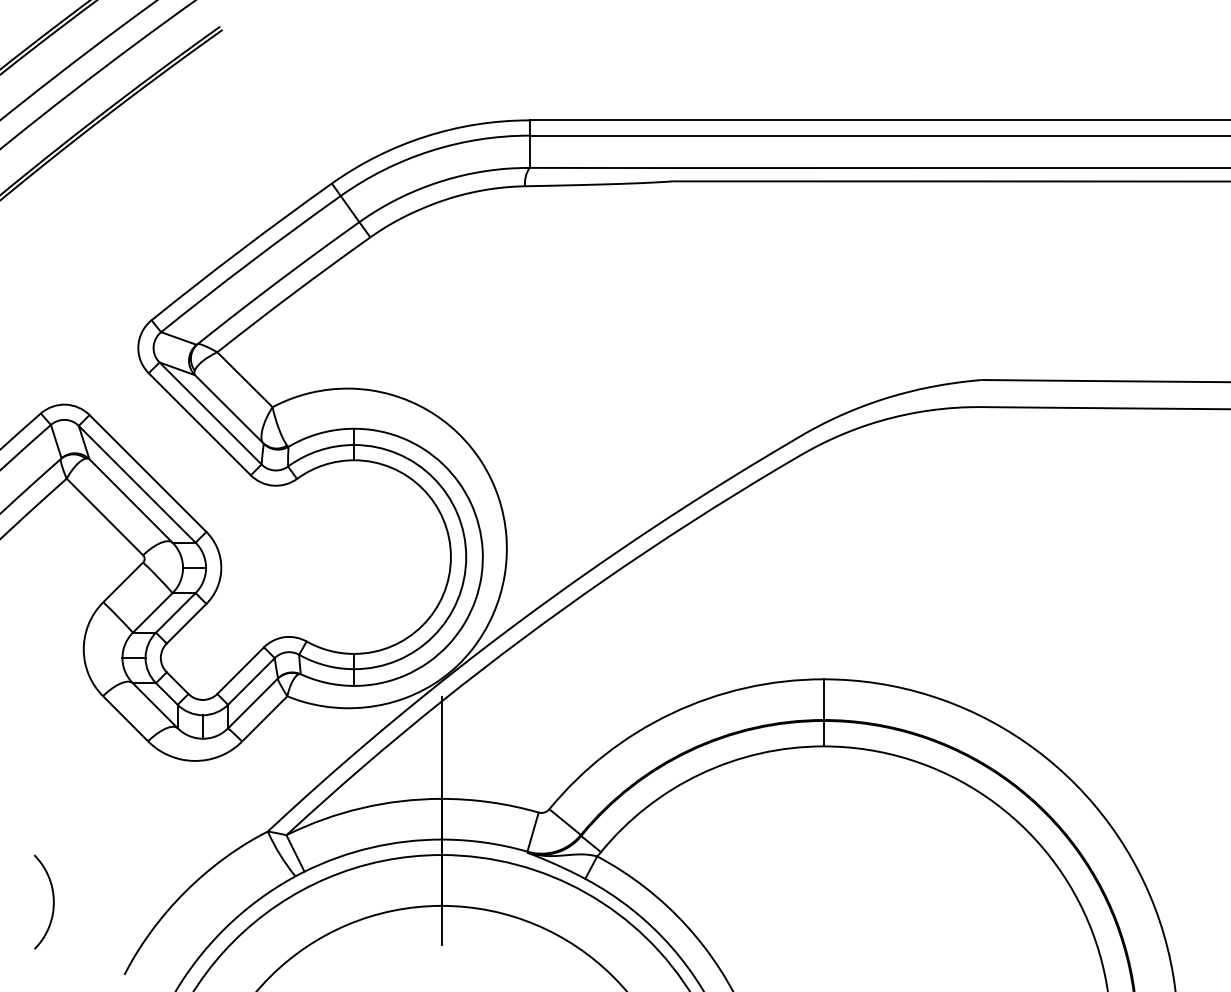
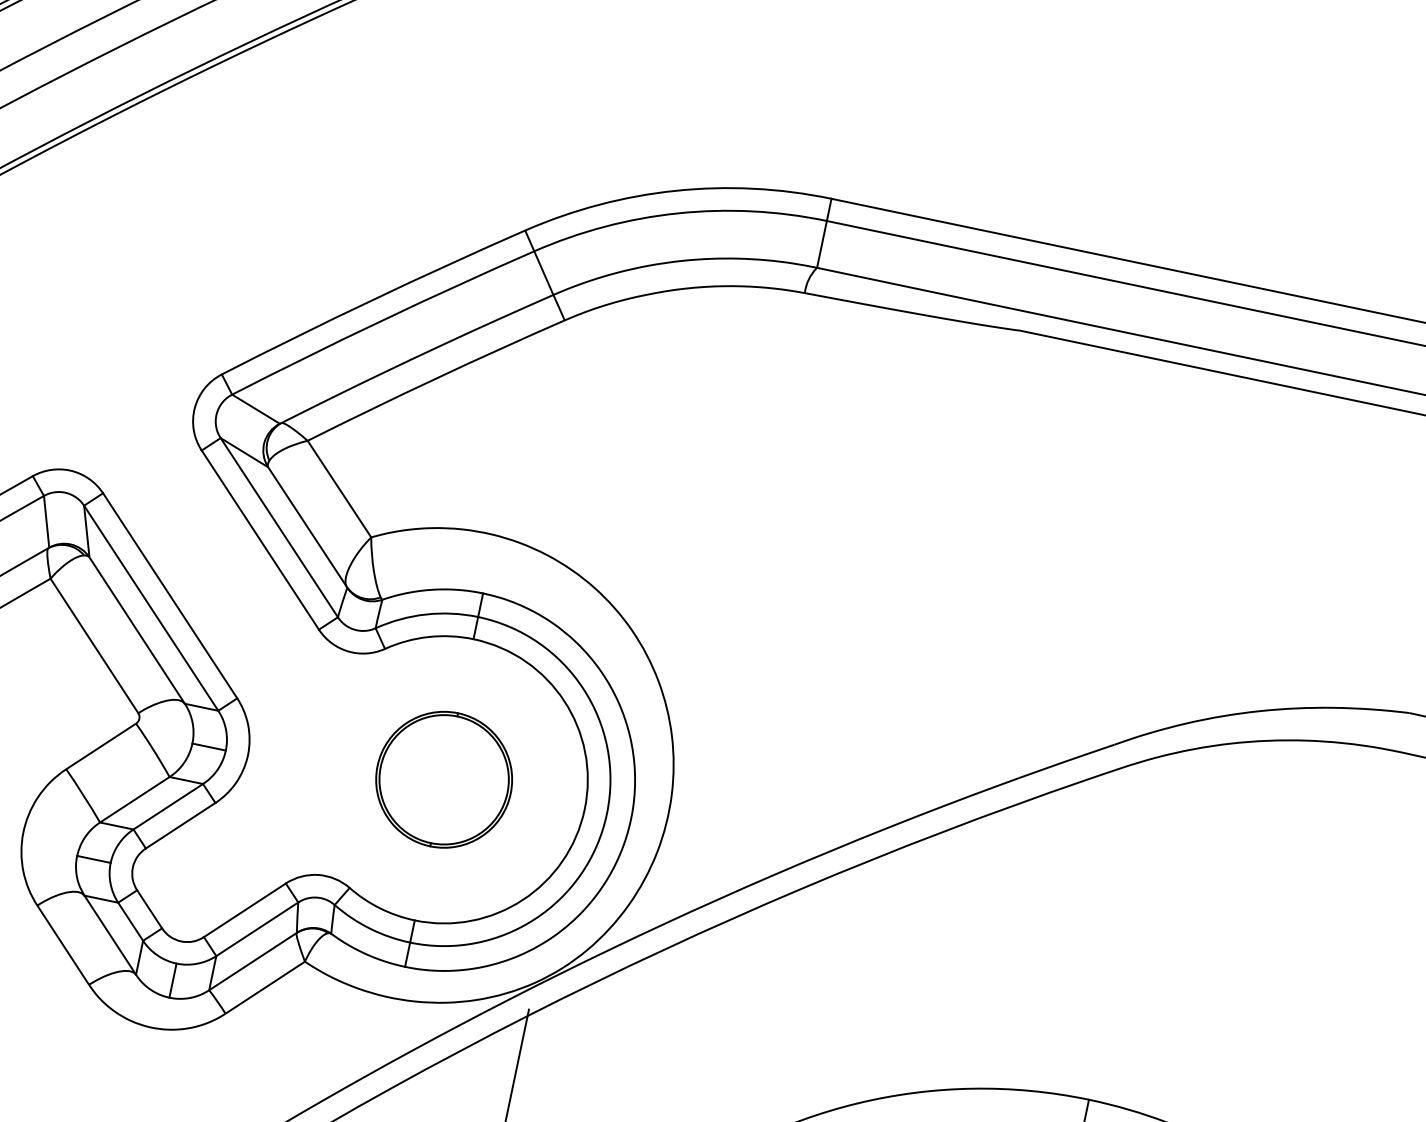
part: (353, 556) -> (443, 778), added

